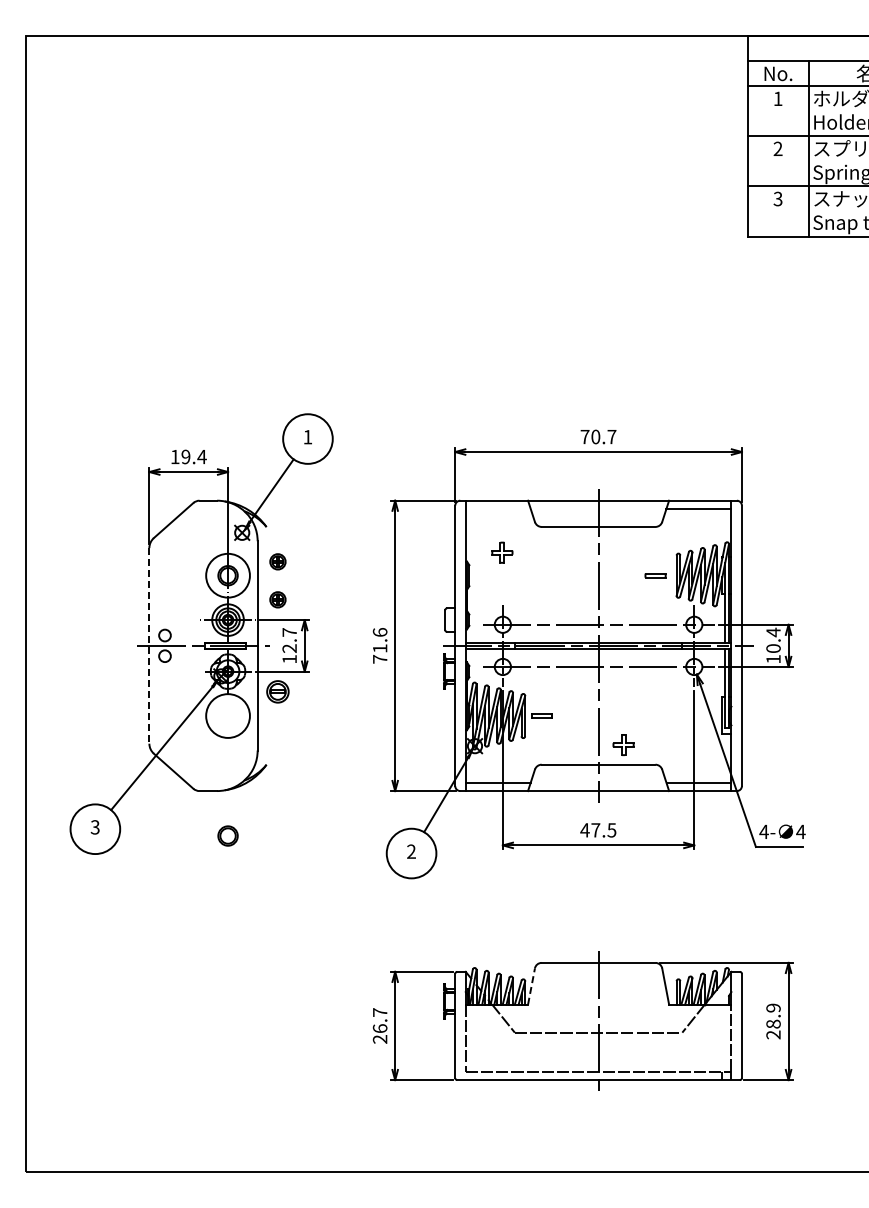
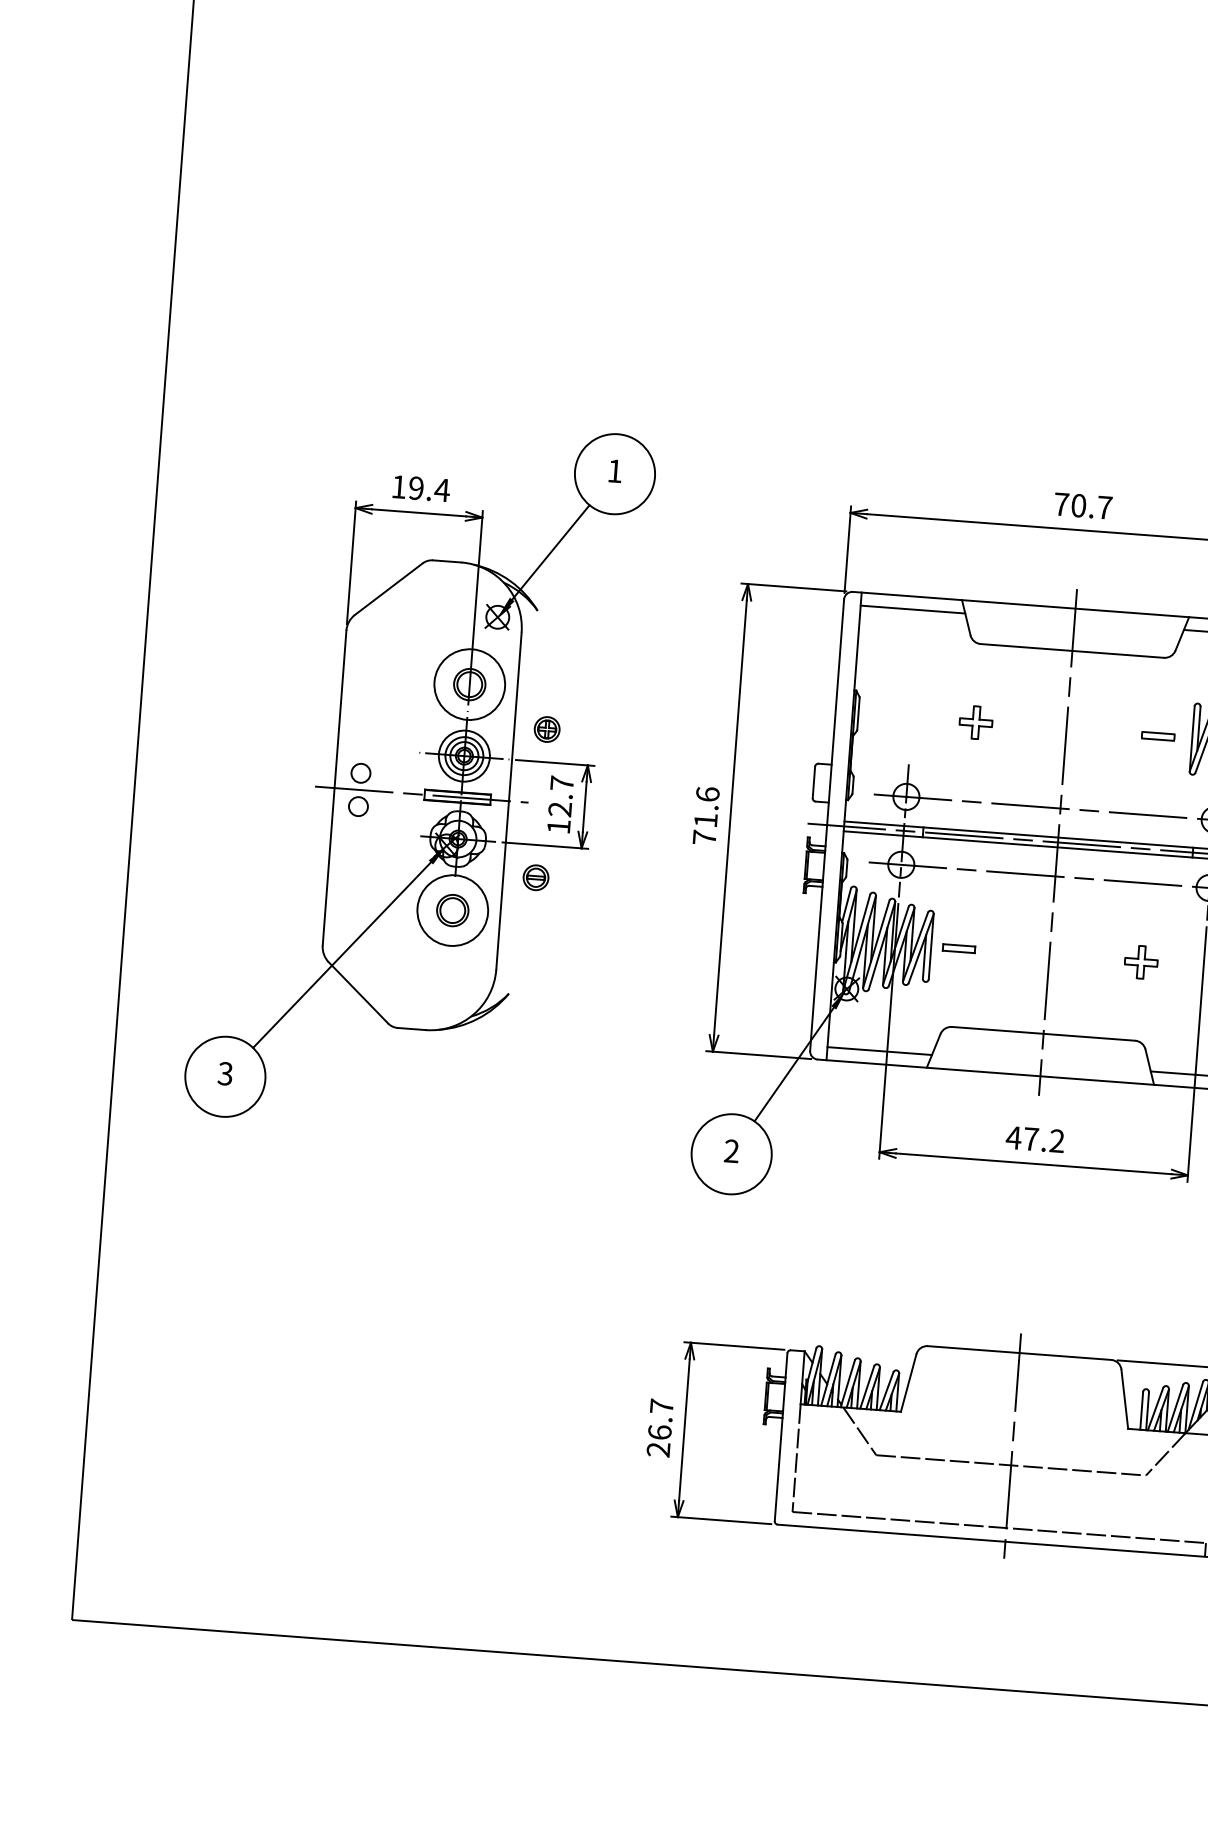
line: (497, 508) -> (911, 608), added
part: (502, 552) -> (976, 722), moved
part: (277, 561) -> (551, 667), removed
line: (149, 645) -> (334, 787), dashed -> solid
part: (277, 691) -> (535, 877), size x0.71
part: (623, 744) -> (1141, 961), moved
text: (611, 830) -> (1056, 1141), 47.5 -> 47.2
part: (227, 835) -> (451, 909), moved
line: (531, 986) -> (908, 1382), dashed -> solid

